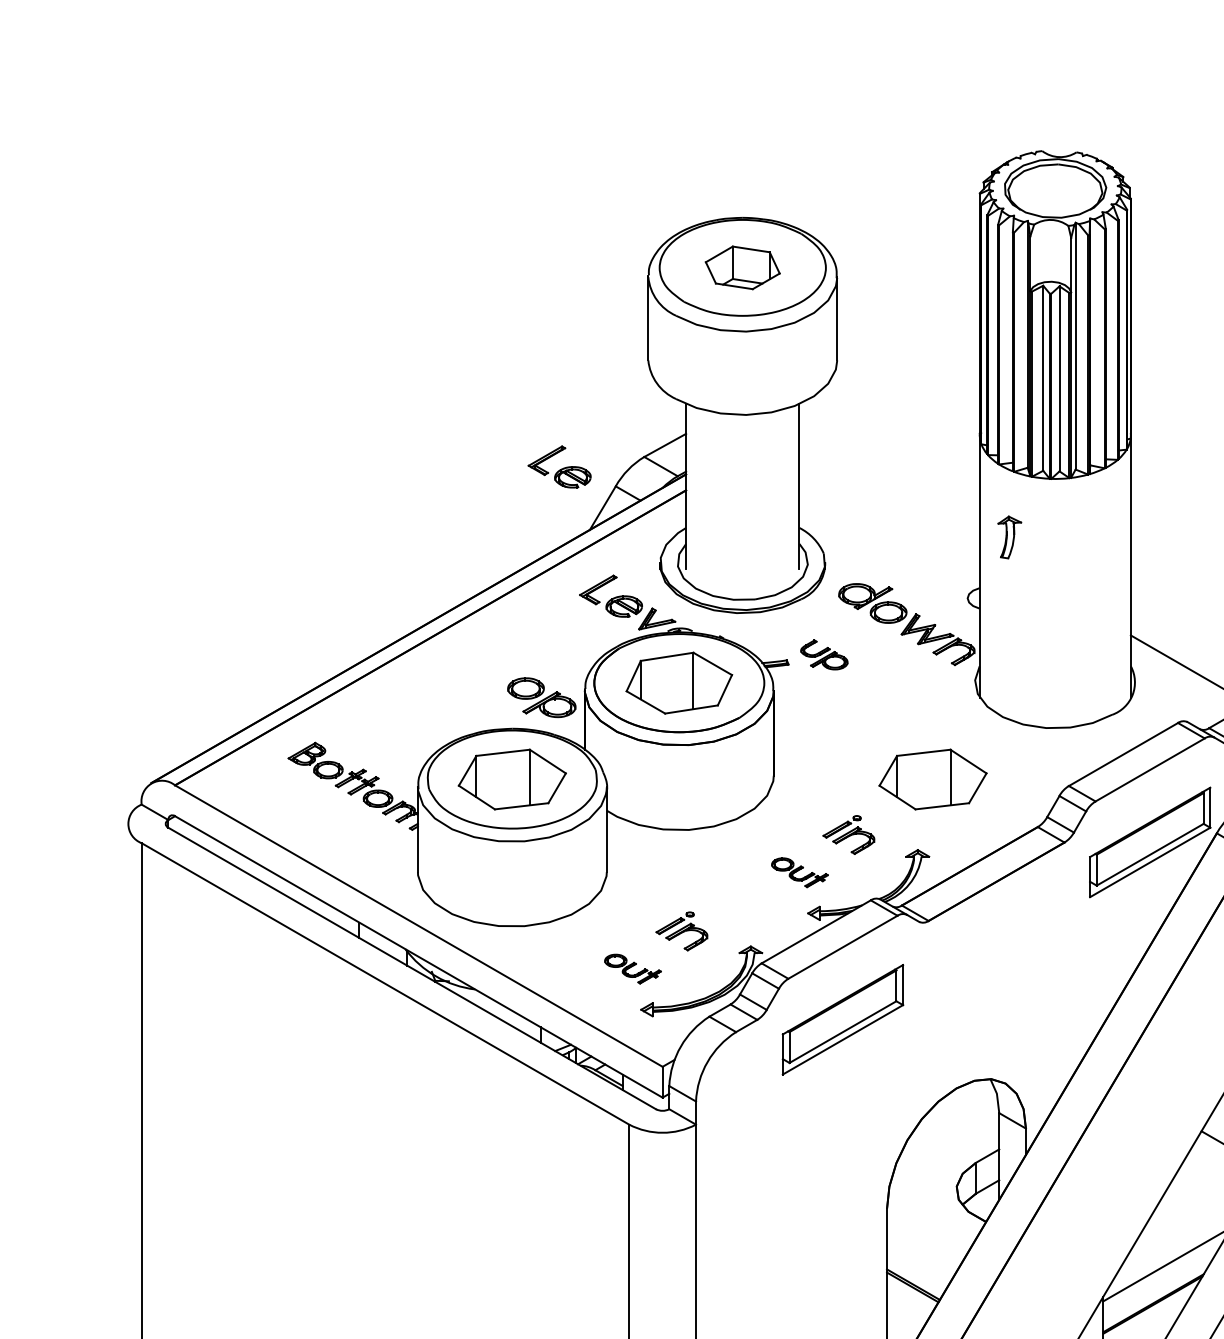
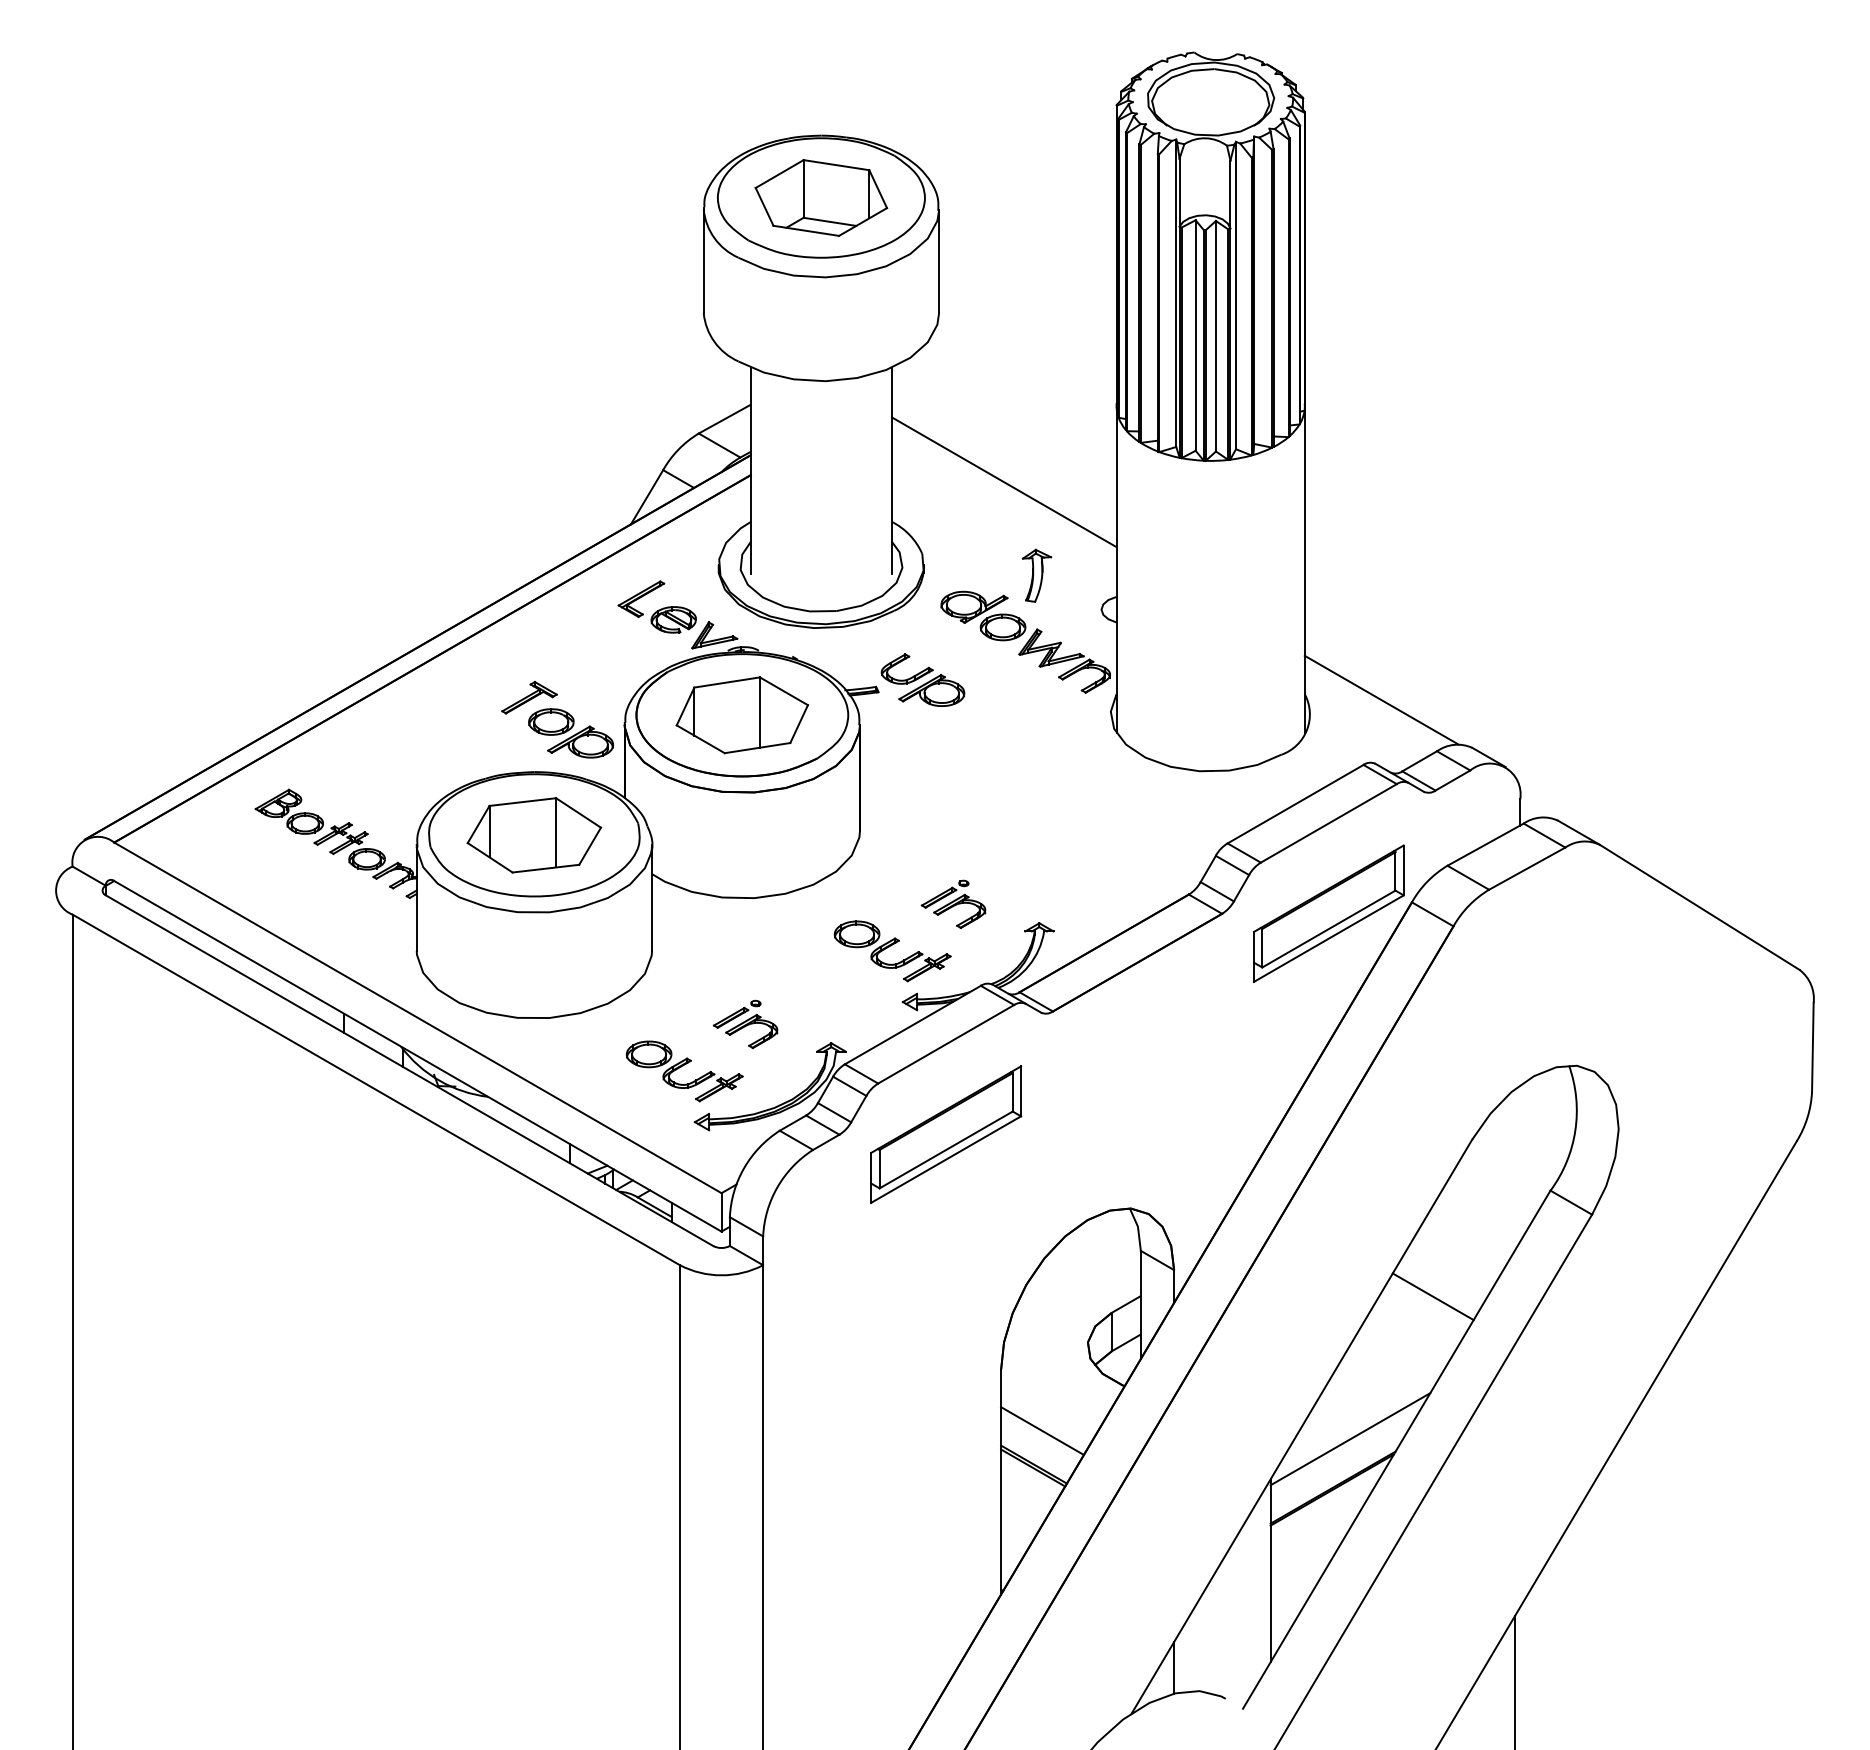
part: (742, 267) -> (821, 197), size x1.43
part: (559, 466) -> (592, 445), removed
line: (889, 496) -> (1004, 482), added
part: (1010, 537) -> (1037, 575), moved
part: (823, 654) -> (922, 679), size x1.43
part: (508, 668) -> (529, 697), added
part: (933, 779) -> (1058, 835), removed
part: (799, 872) -> (892, 951), size x1.67
part: (632, 969) -> (684, 1071), size x1.67
line: (920, 1257) -> (1042, 1430), added

